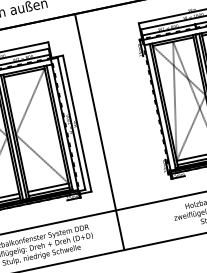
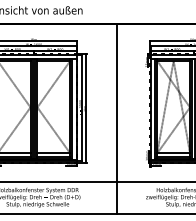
line: (99, 131) -> (117, 118), moved

